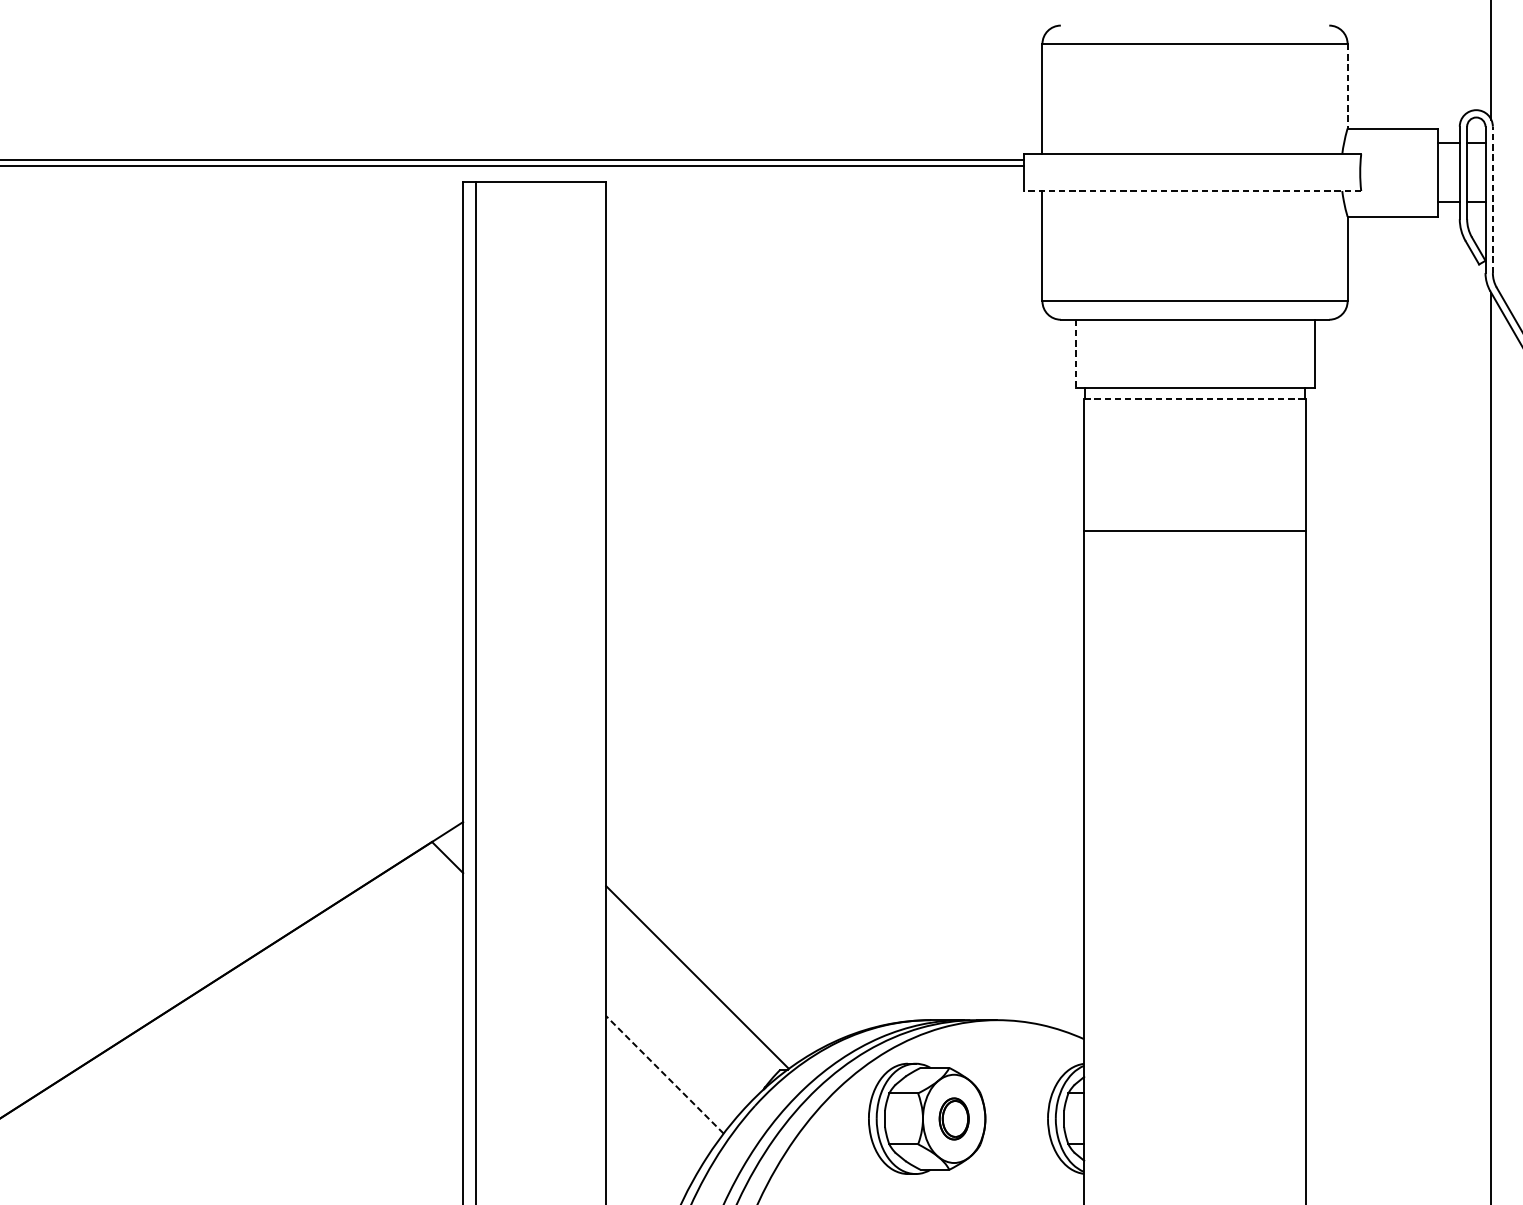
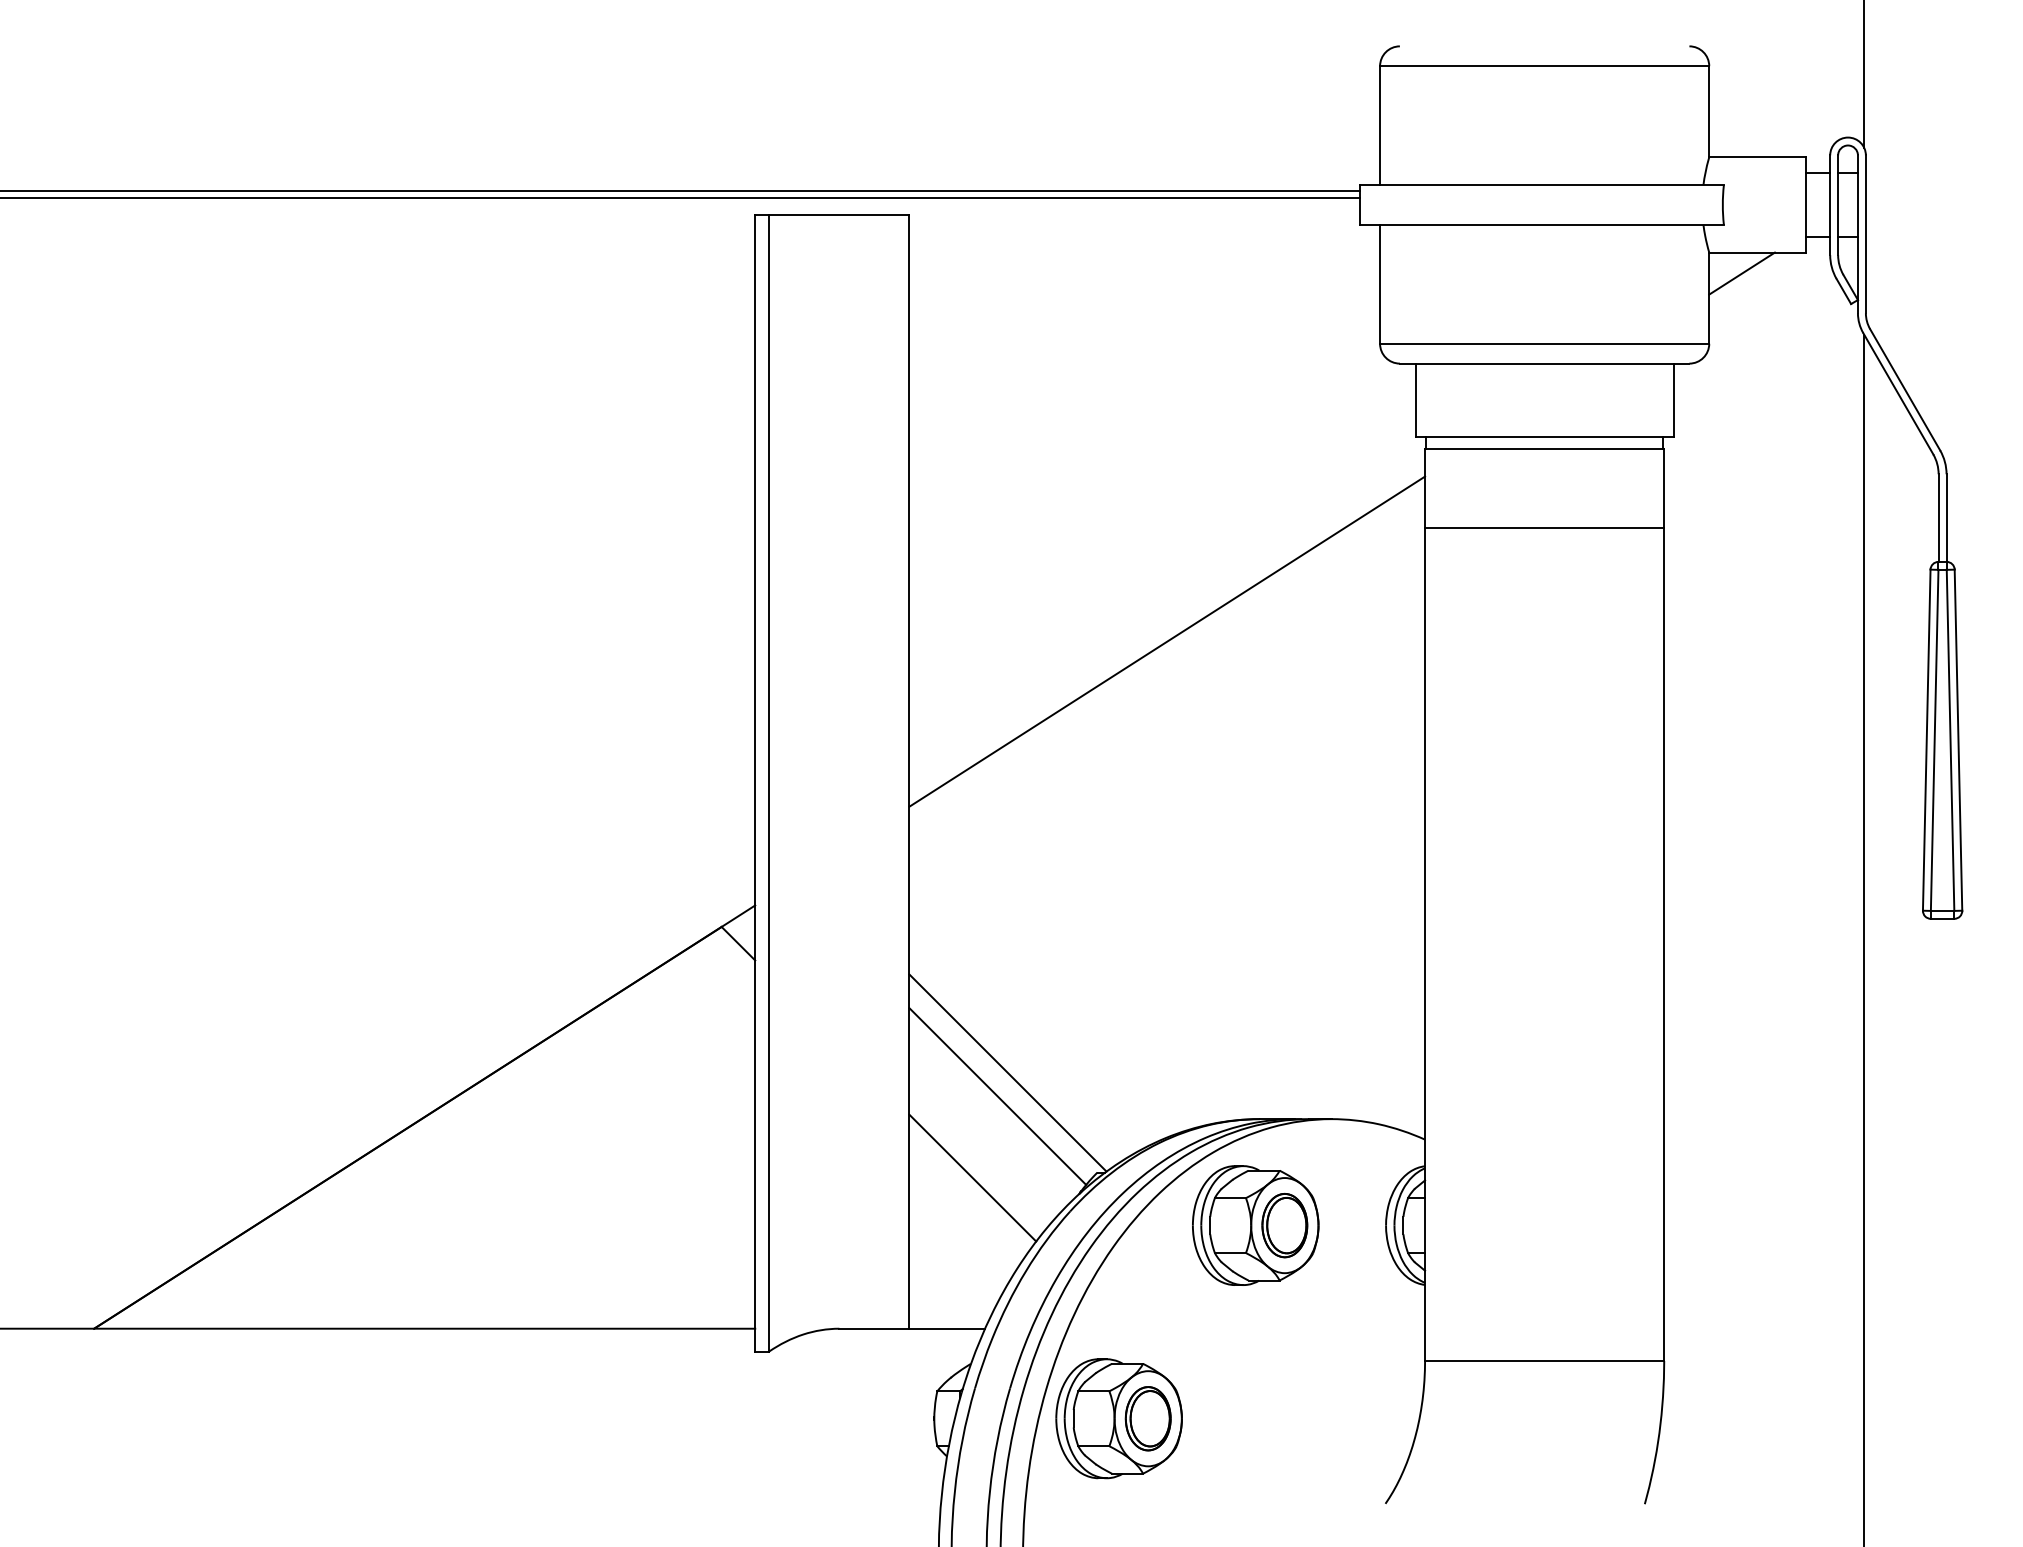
line: (1347, 85) -> (1709, 111), dashed -> solid
line: (1193, 190) -> (1542, 224), dashed -> solid
line: (1492, 200) -> (1865, 234), dashed -> solid
line: (1377, 236) -> (1741, 273), added
line: (1075, 353) -> (1415, 400), dashed -> solid
line: (1194, 398) -> (1544, 448), dashed -> solid
line: (1194, 531) -> (1544, 528), moved
line: (845, 577) -> (1167, 641), added
line: (687, 999) -> (997, 1096), added
line: (664, 1075) -> (972, 1178), dashed -> solid
part: (953, 1118) -> (1284, 1225), size x1.43

